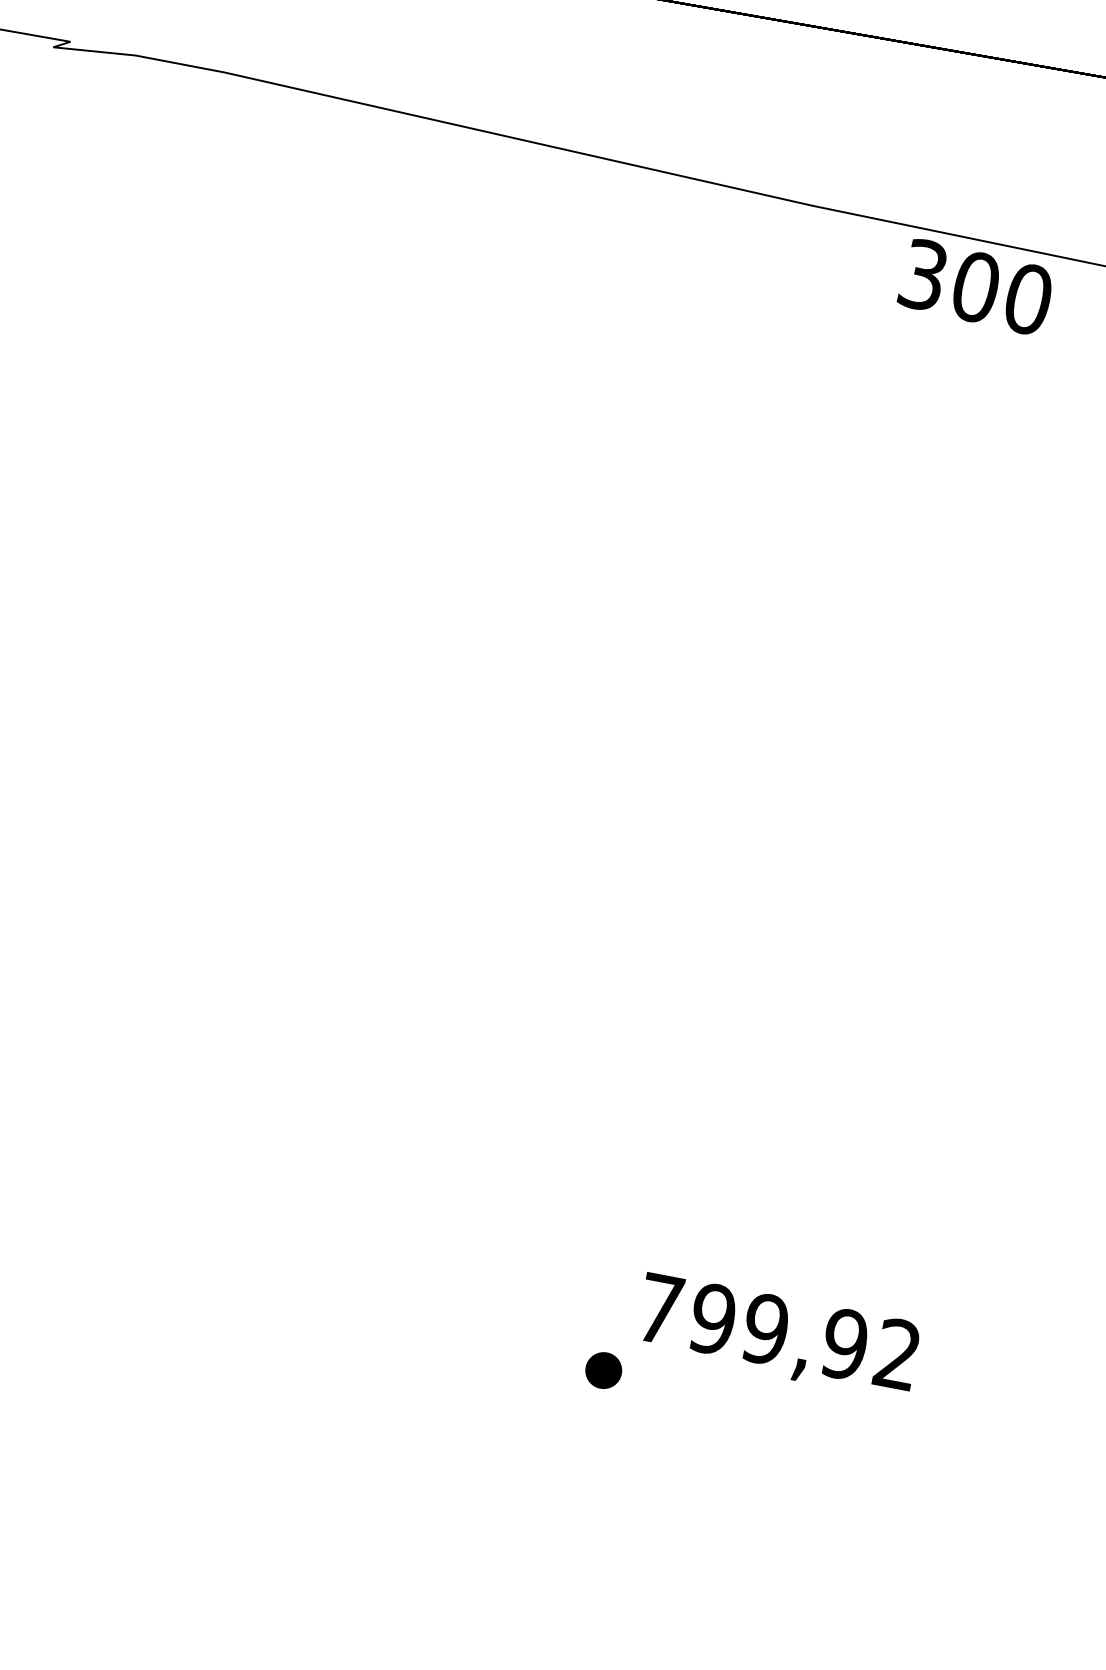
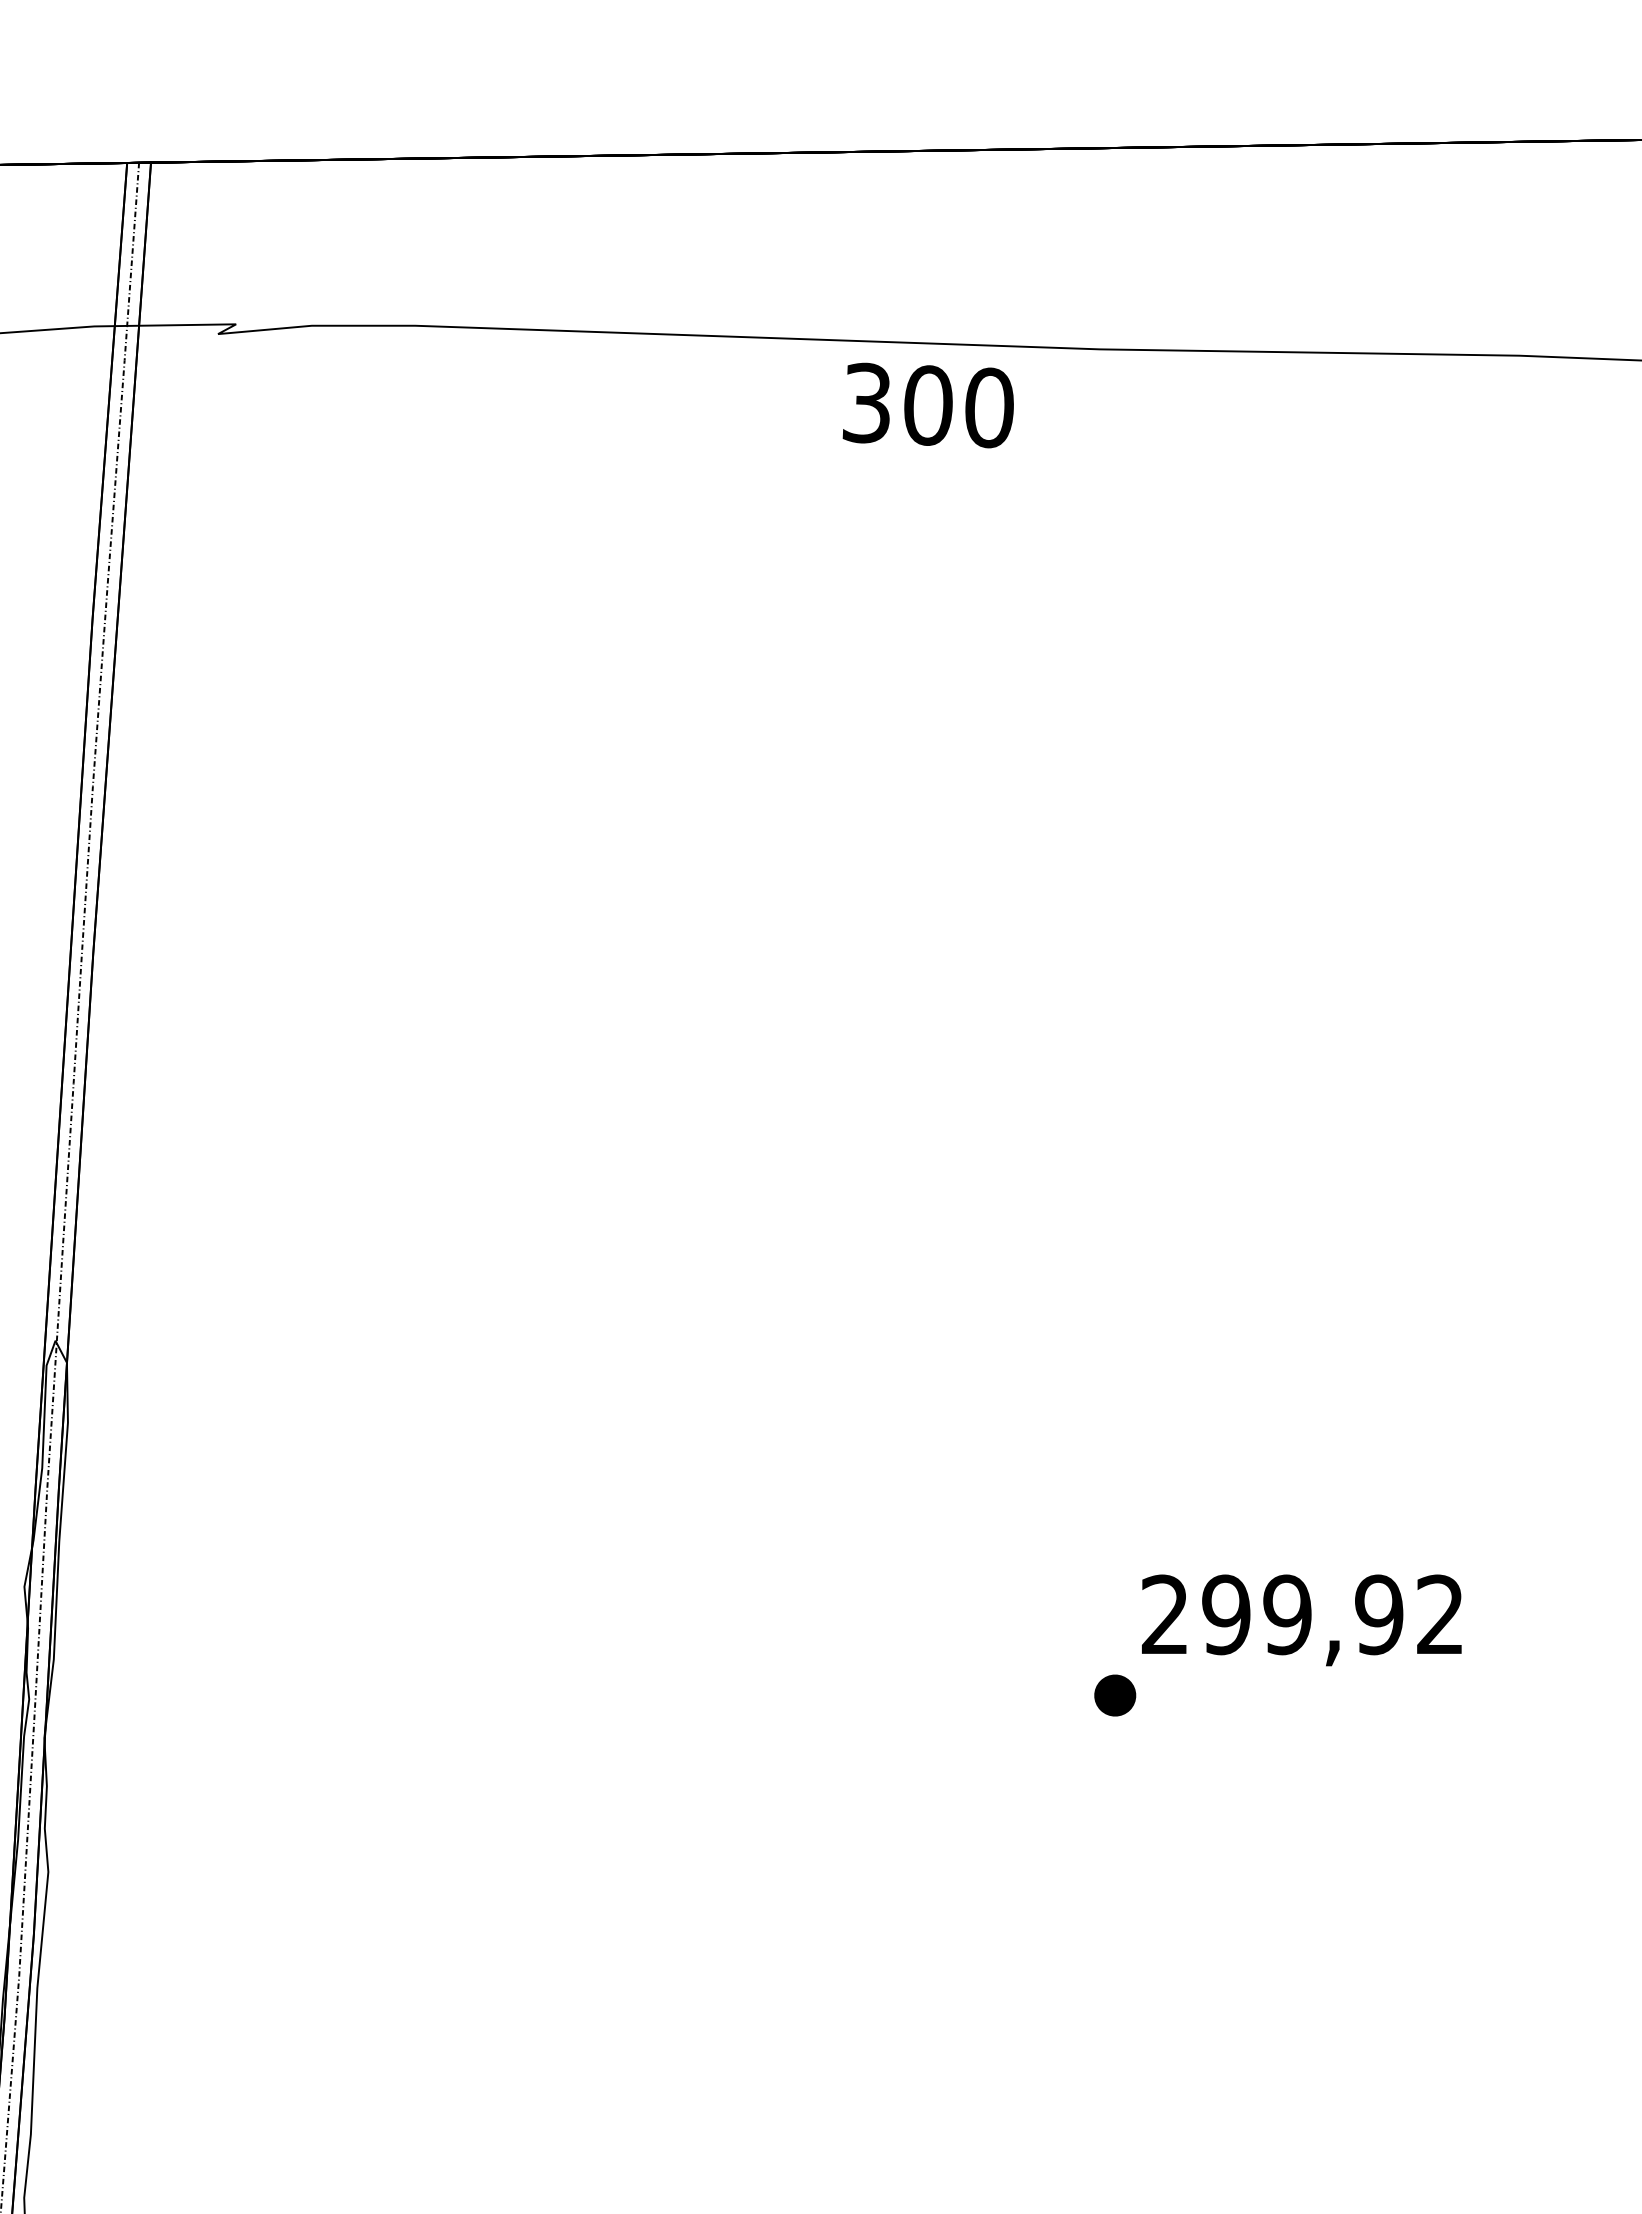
text: (975, 287) -> (927, 405), moved
text: (659, 1307) -> (1164, 1613), 799,92 -> 299,92

